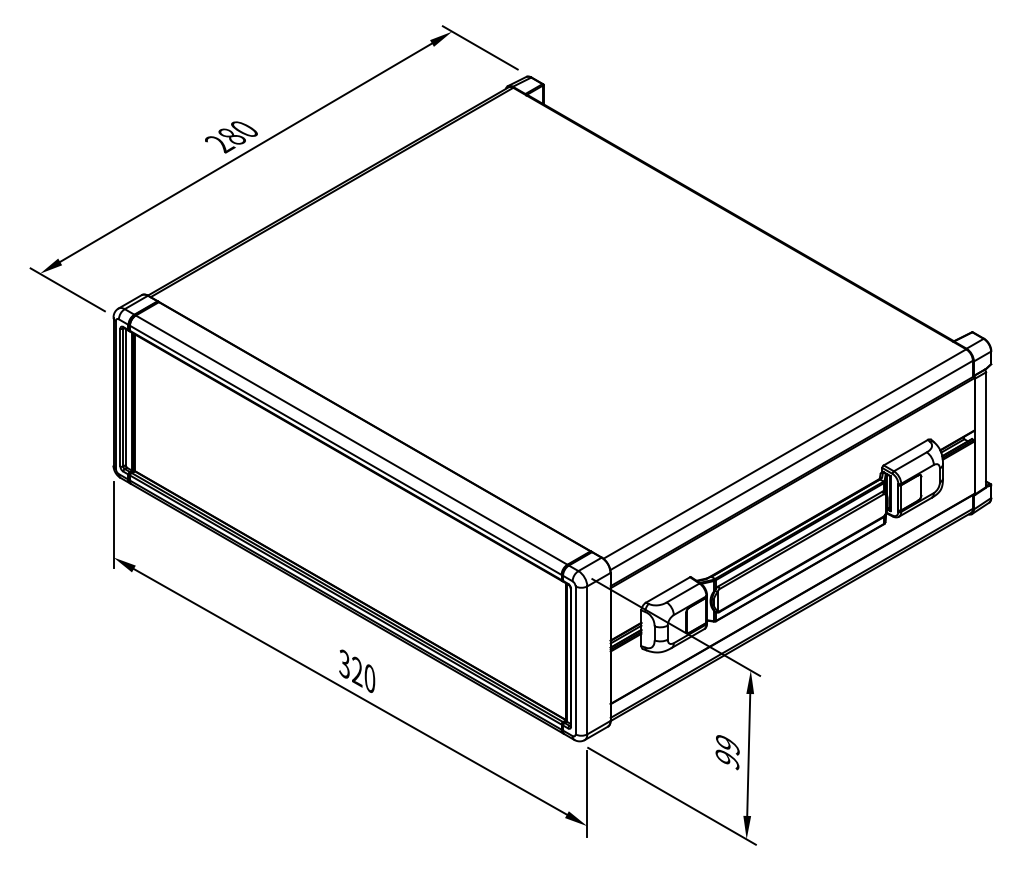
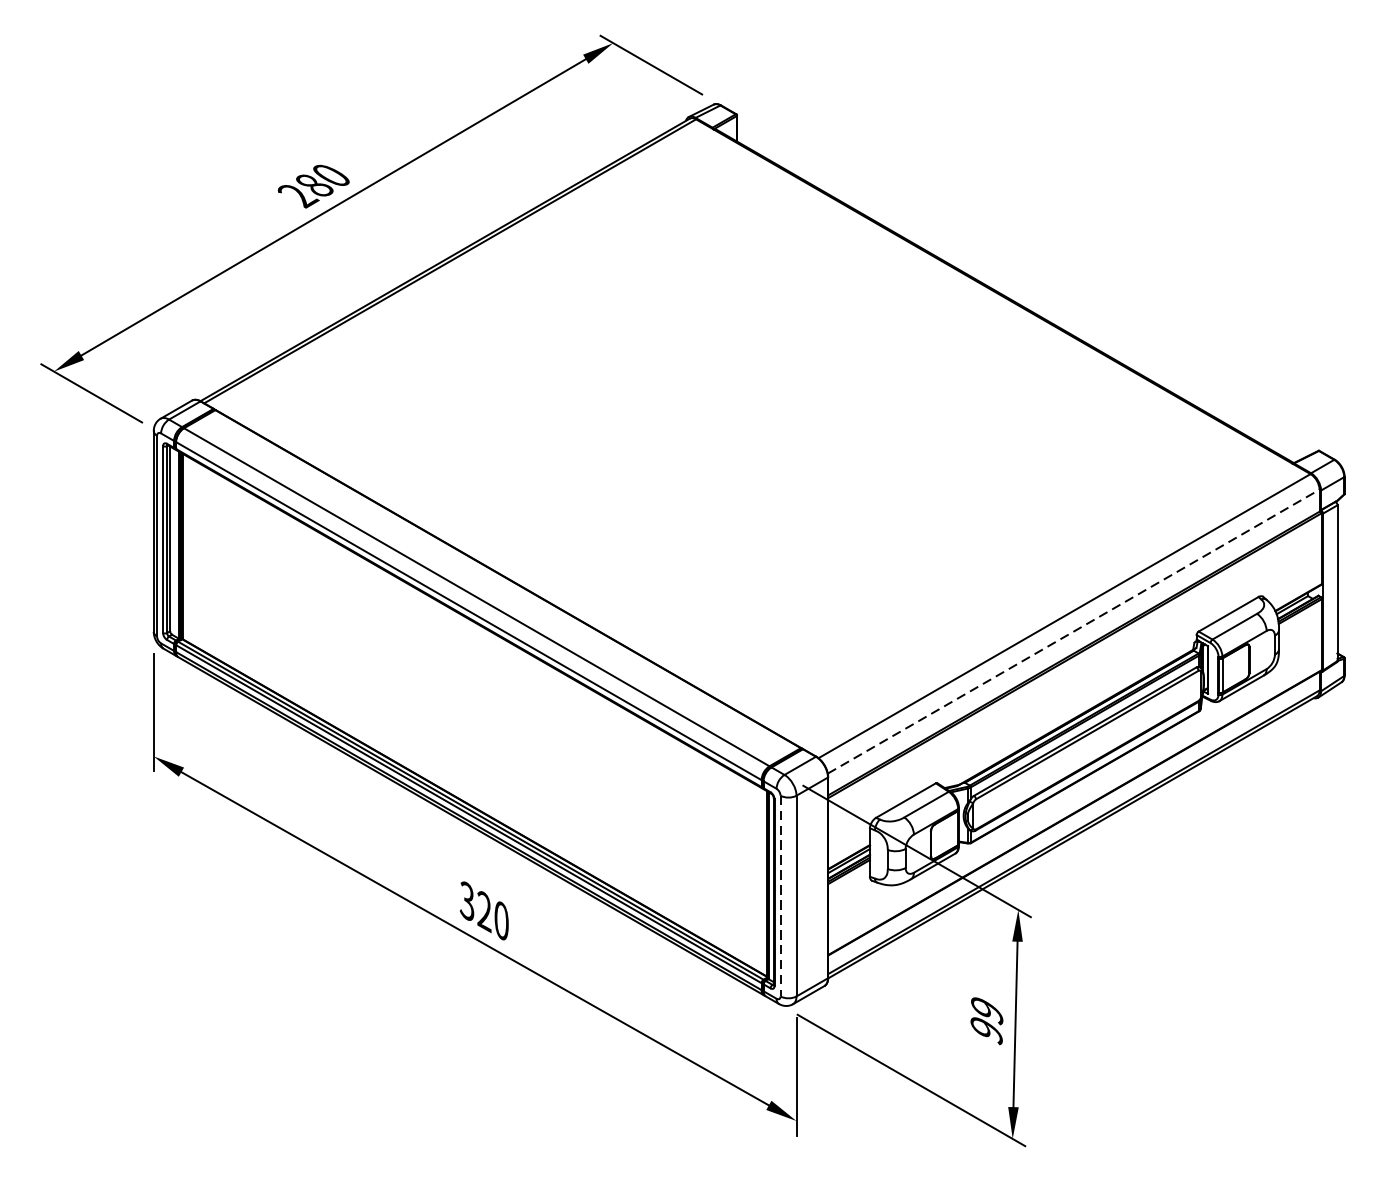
line: (792, 465) -> (1074, 631), solid -> dashed
line: (575, 660) -> (780, 896), solid -> dashed

